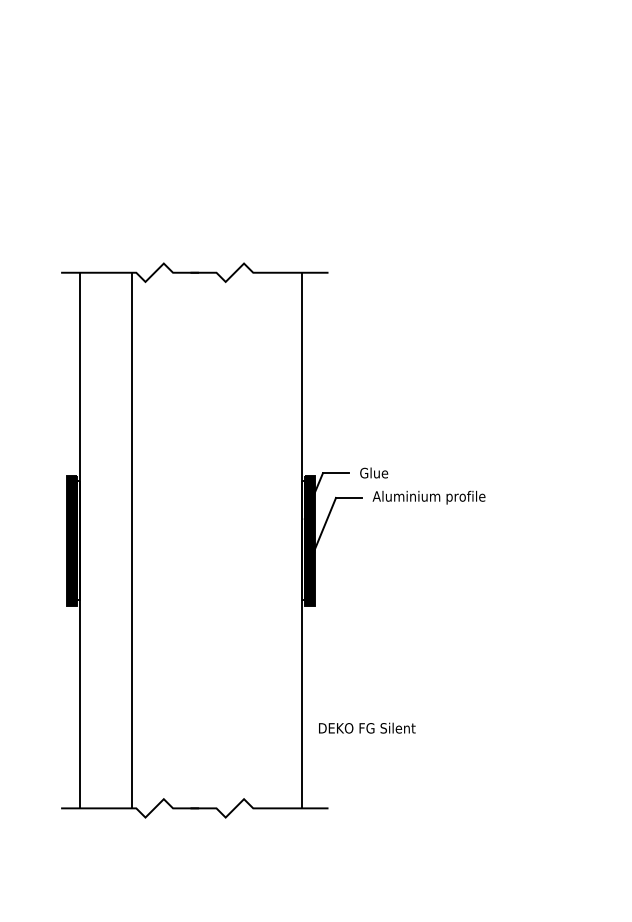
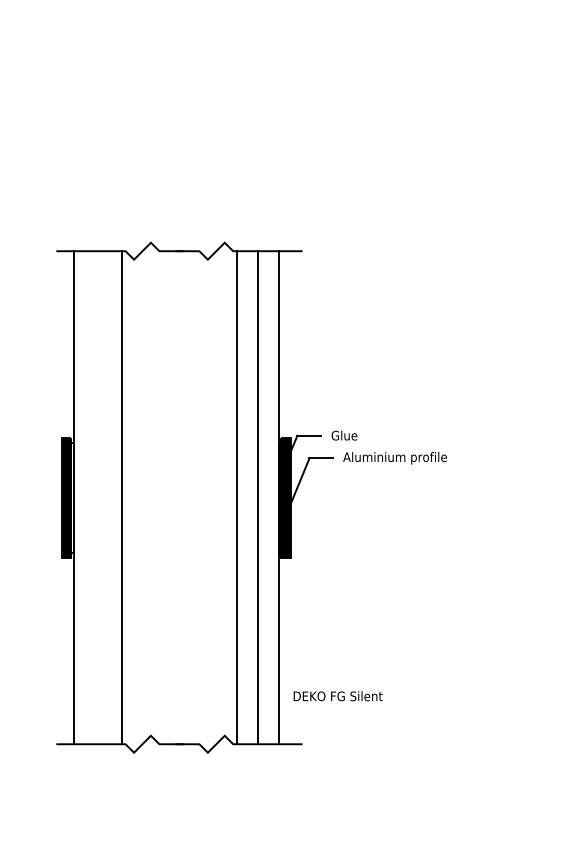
line: (256, 540) -> (236, 497), added
line: (279, 540) -> (257, 497), added
text: (367, 727) -> (338, 695), moved

